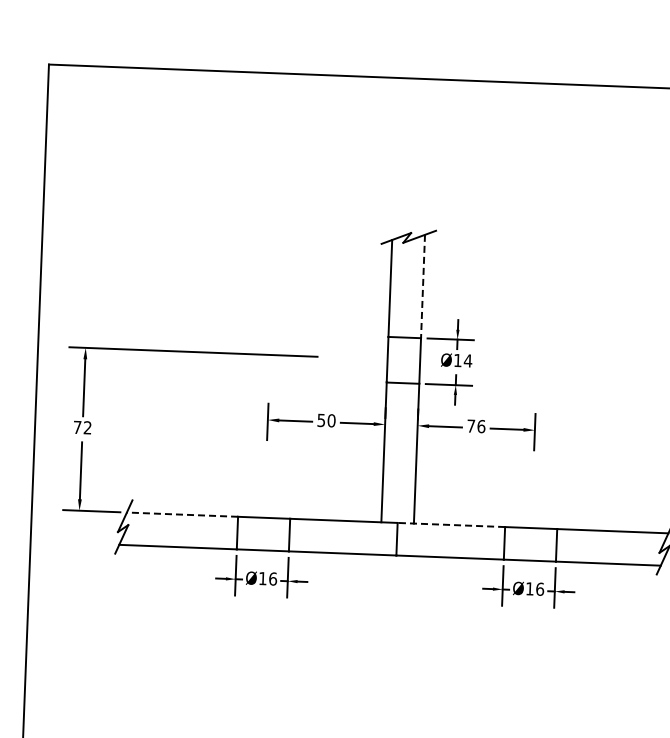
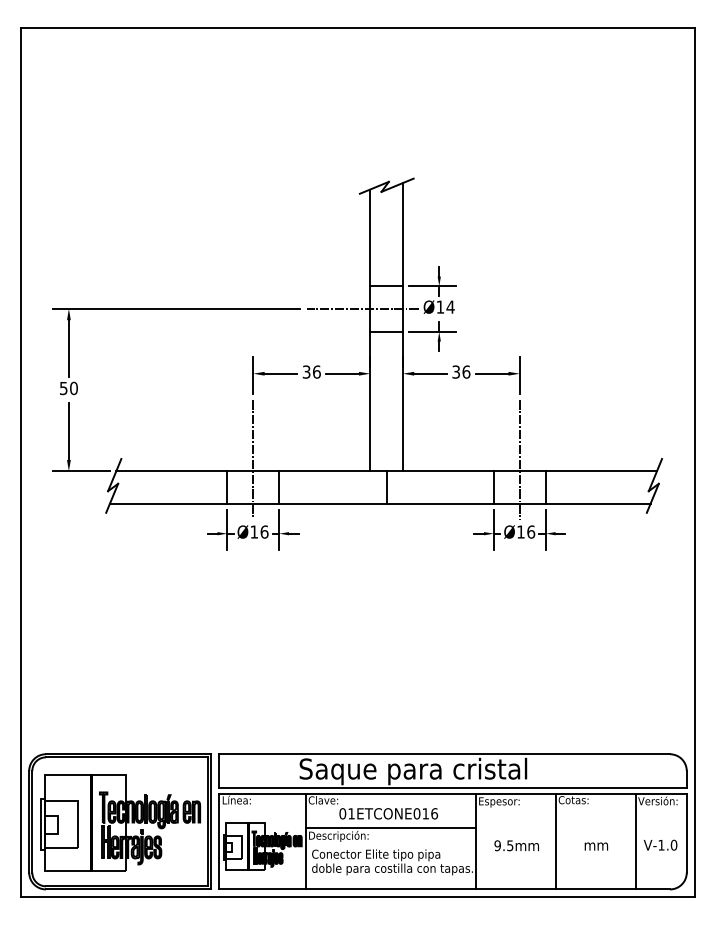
line: (422, 286) -> (402, 234), dashed -> solid
line: (379, 358) -> (362, 308), added
text: (326, 420) -> (311, 371), 50 -> 36
text: (470, 425) -> (455, 371), 76 -> 36
text: (82, 427) -> (68, 388), 72 -> 50
line: (264, 504) -> (253, 458), added
line: (182, 514) -> (171, 471), dashed -> solid
line: (531, 516) -> (519, 459), added
line: (451, 525) -> (440, 471), dashed -> solid

